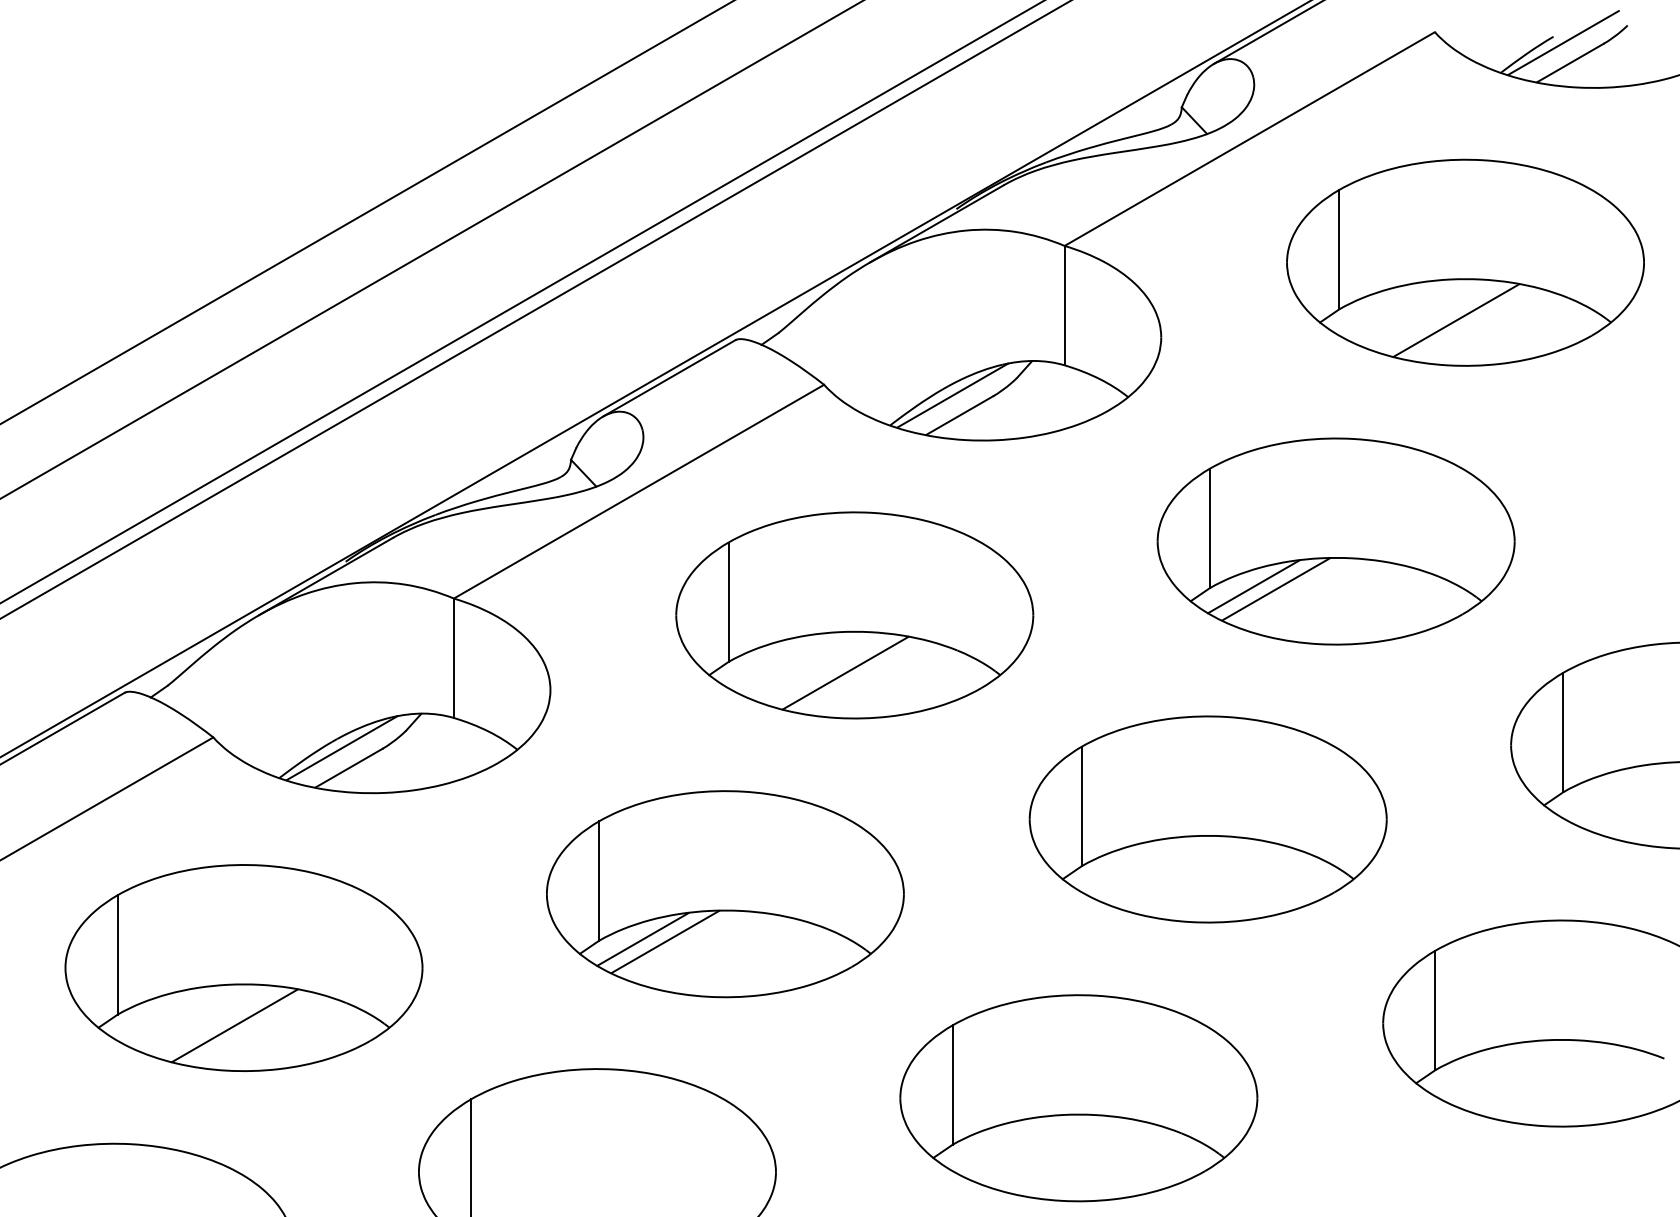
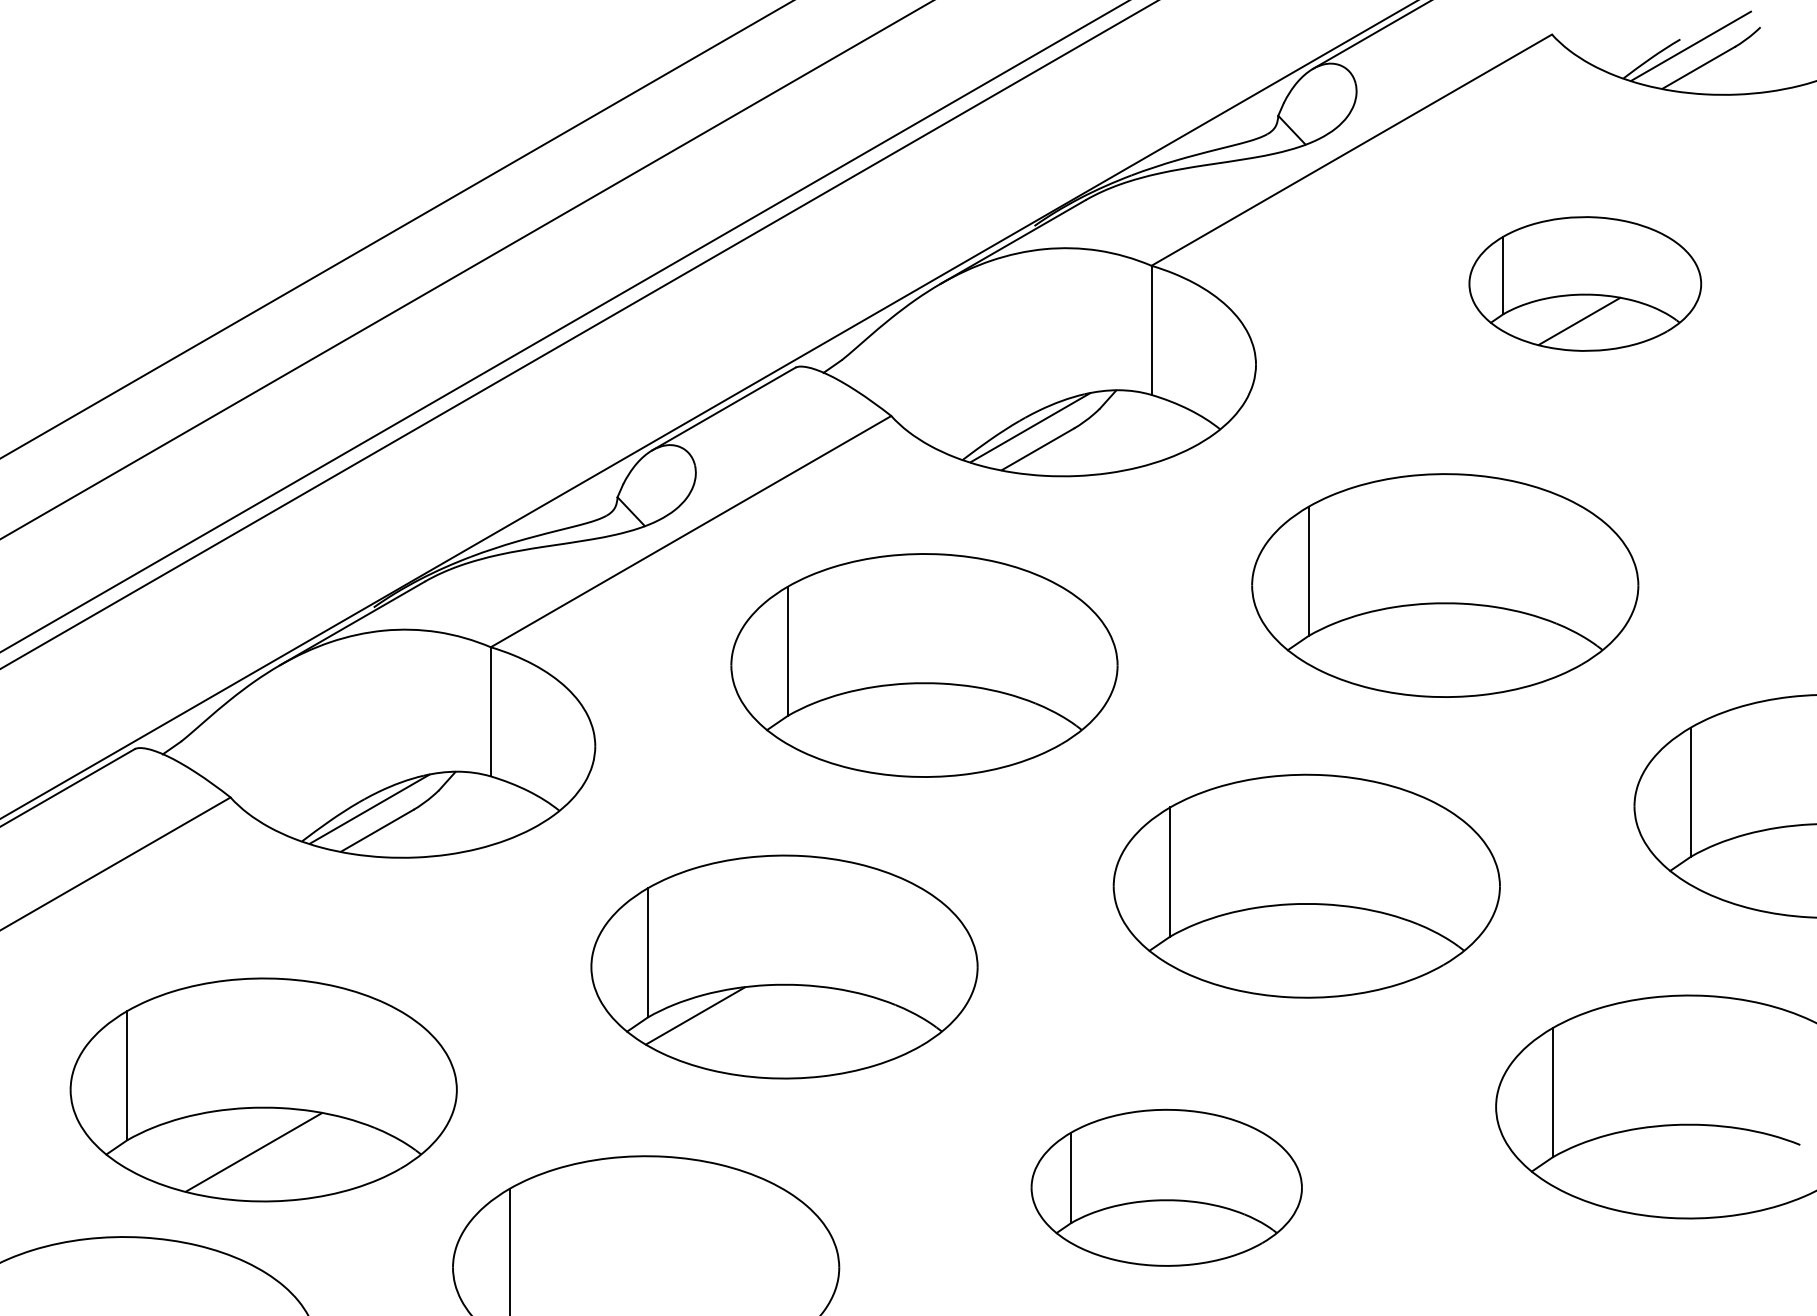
part: (1465, 262) -> (1585, 283), size x0.6
line: (1253, 586) -> (1355, 634), removed
line: (1276, 588) -> (1380, 636), removed
line: (845, 672) -> (914, 727), removed
line: (665, 941) -> (719, 1018), removed
part: (243, 967) -> (263, 1089), moved
part: (1078, 1097) -> (1166, 1187), size x0.7

